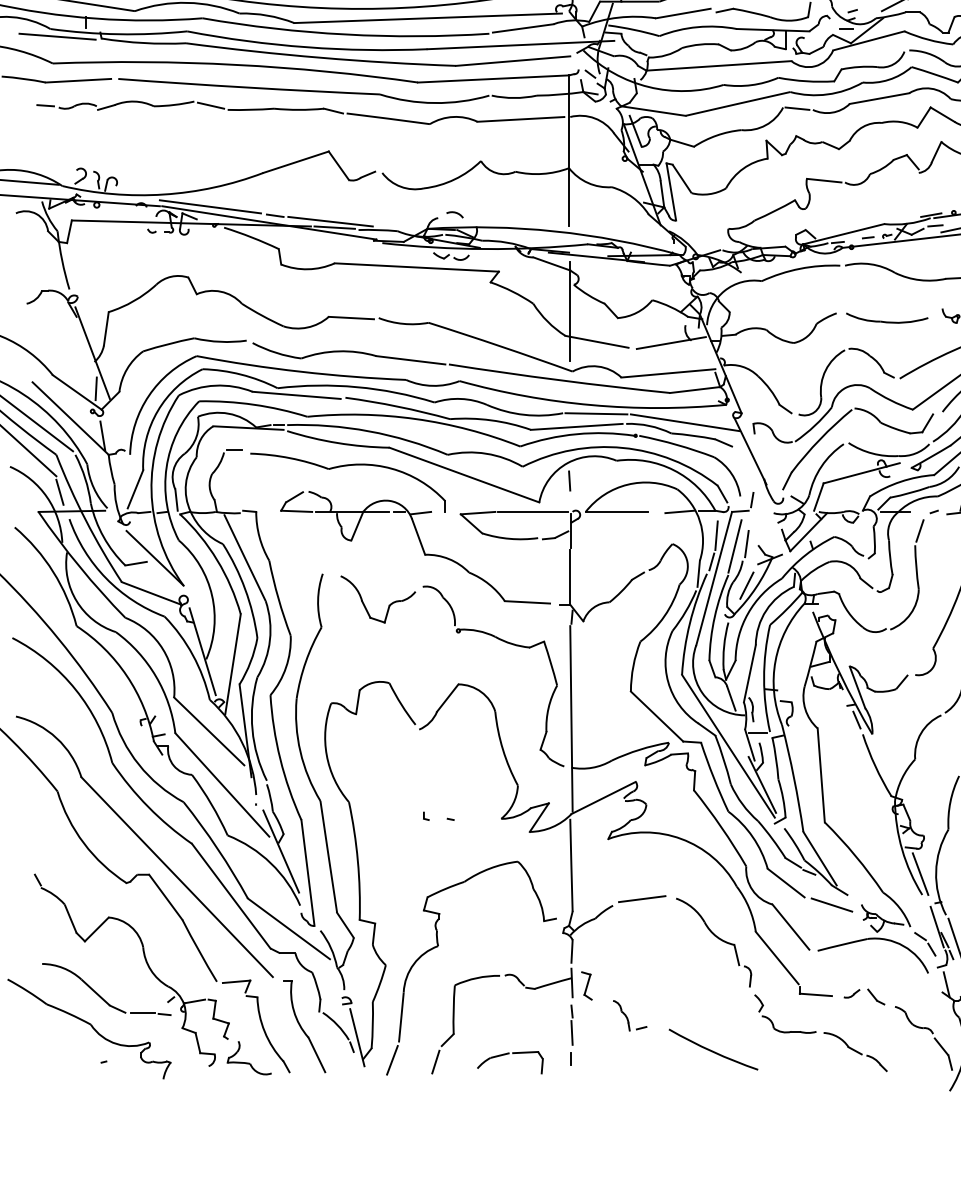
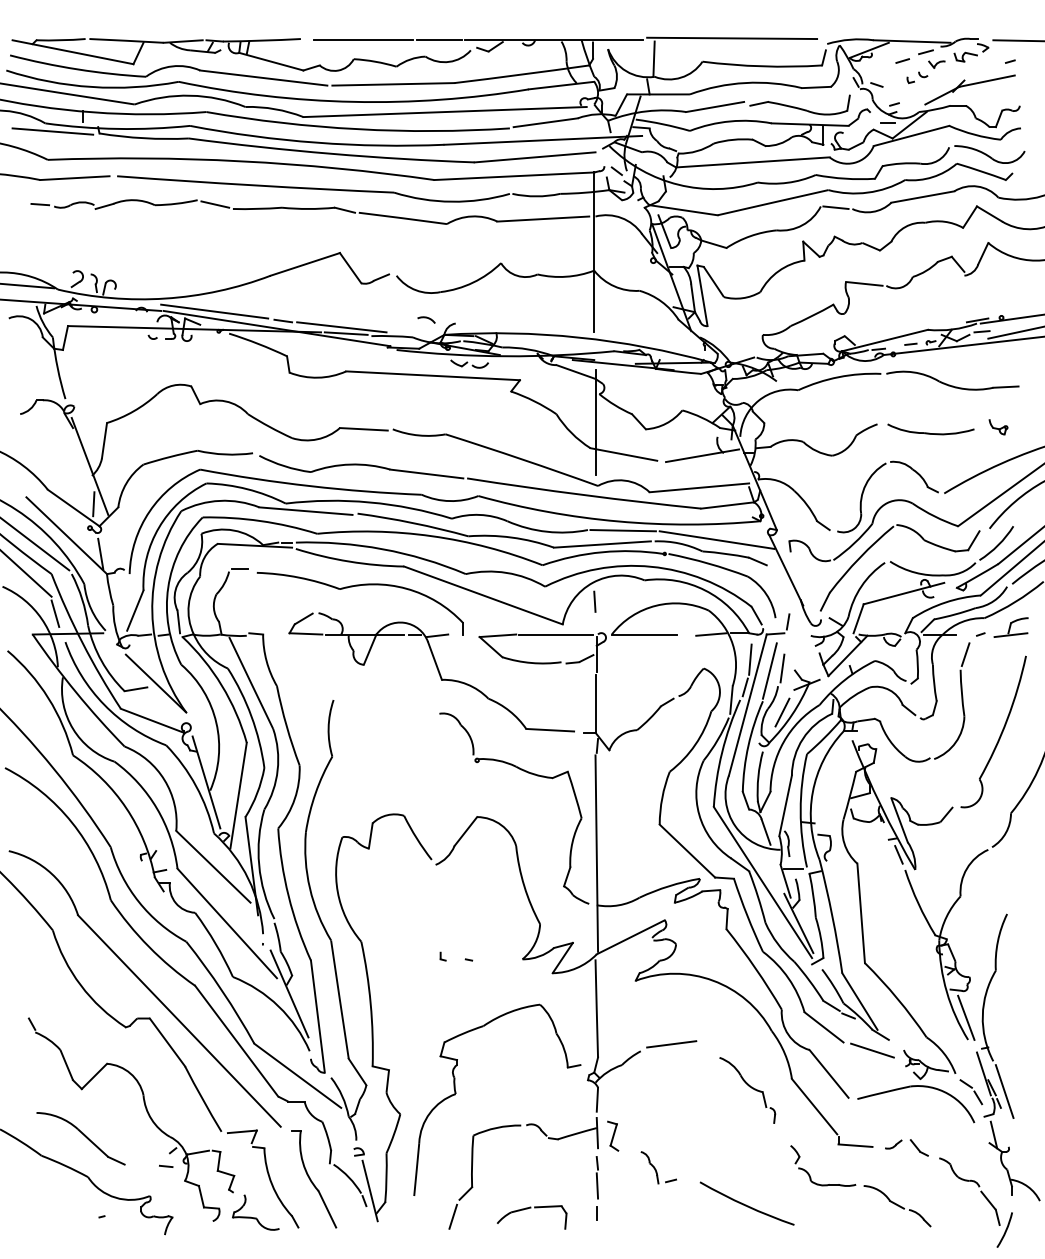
arc: (454, 213) -> (426, 318), moved
part: (388, 605) -> (403, 733), removed
part: (713, 942) -> (747, 1090), size x0.7
line: (143, 1012) -> (143, 1164), removed
line: (391, 1059) -> (406, 1214), removed

